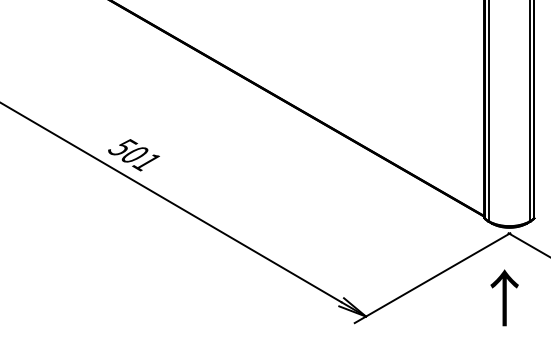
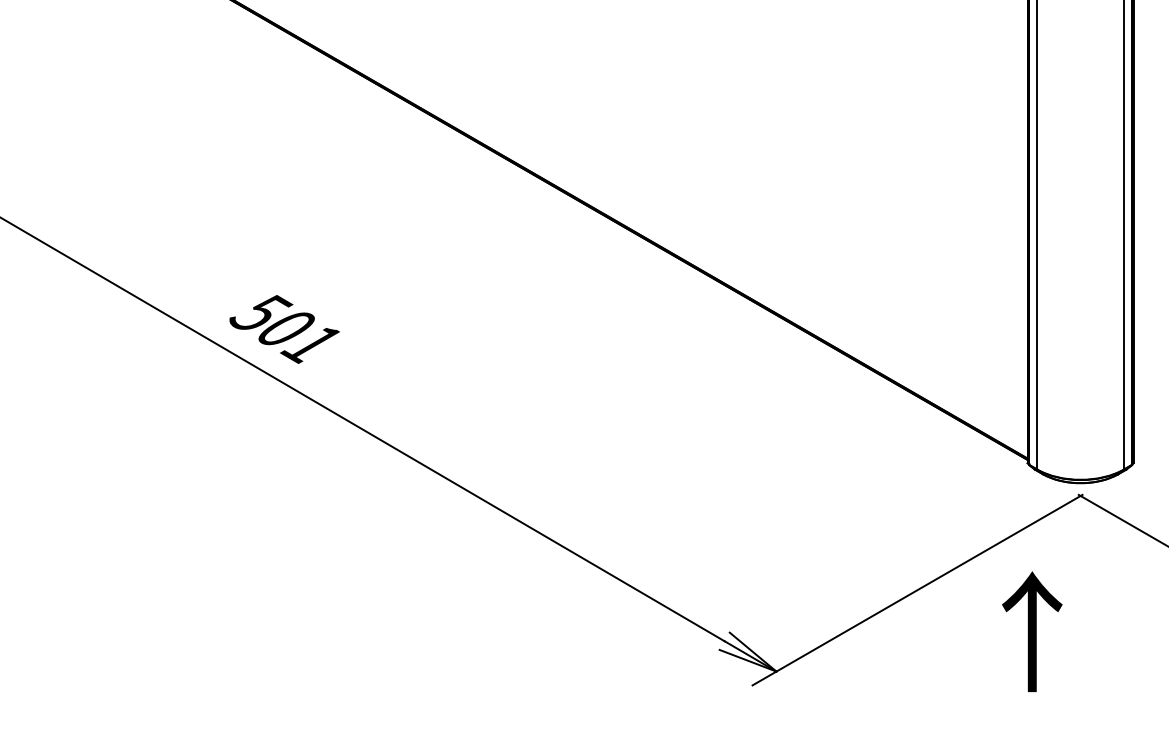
text: (504, 297) -> (1031, 631), moved

